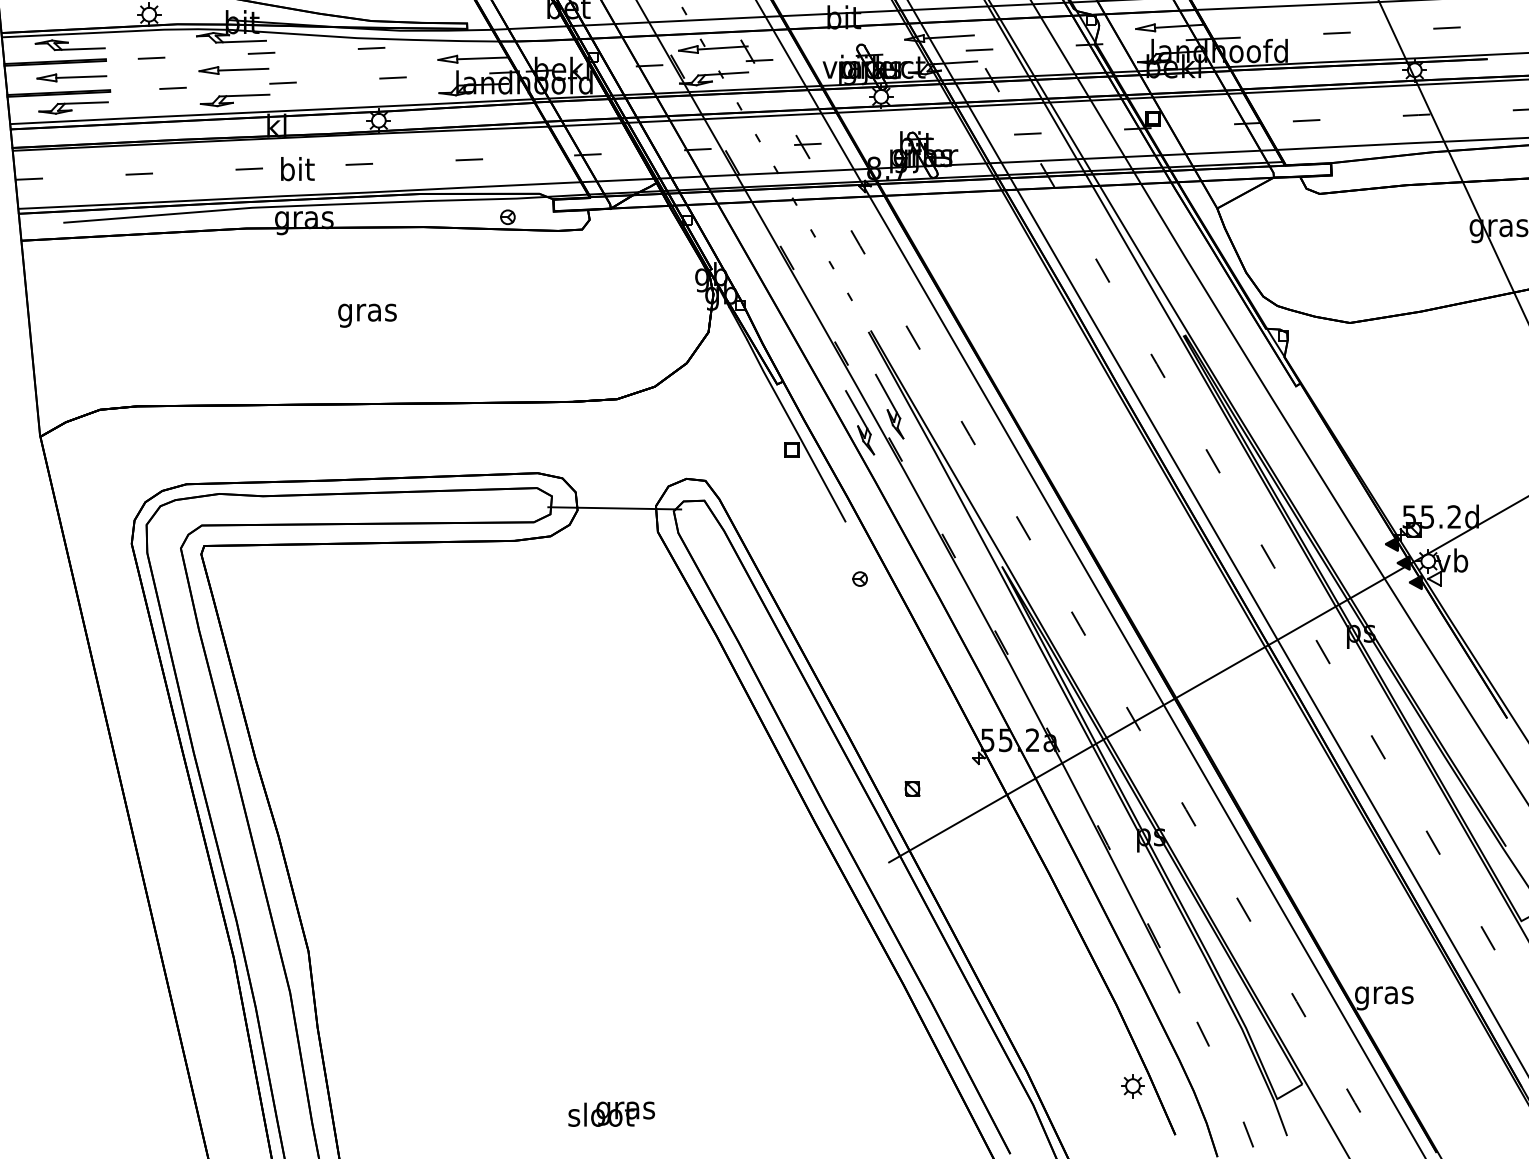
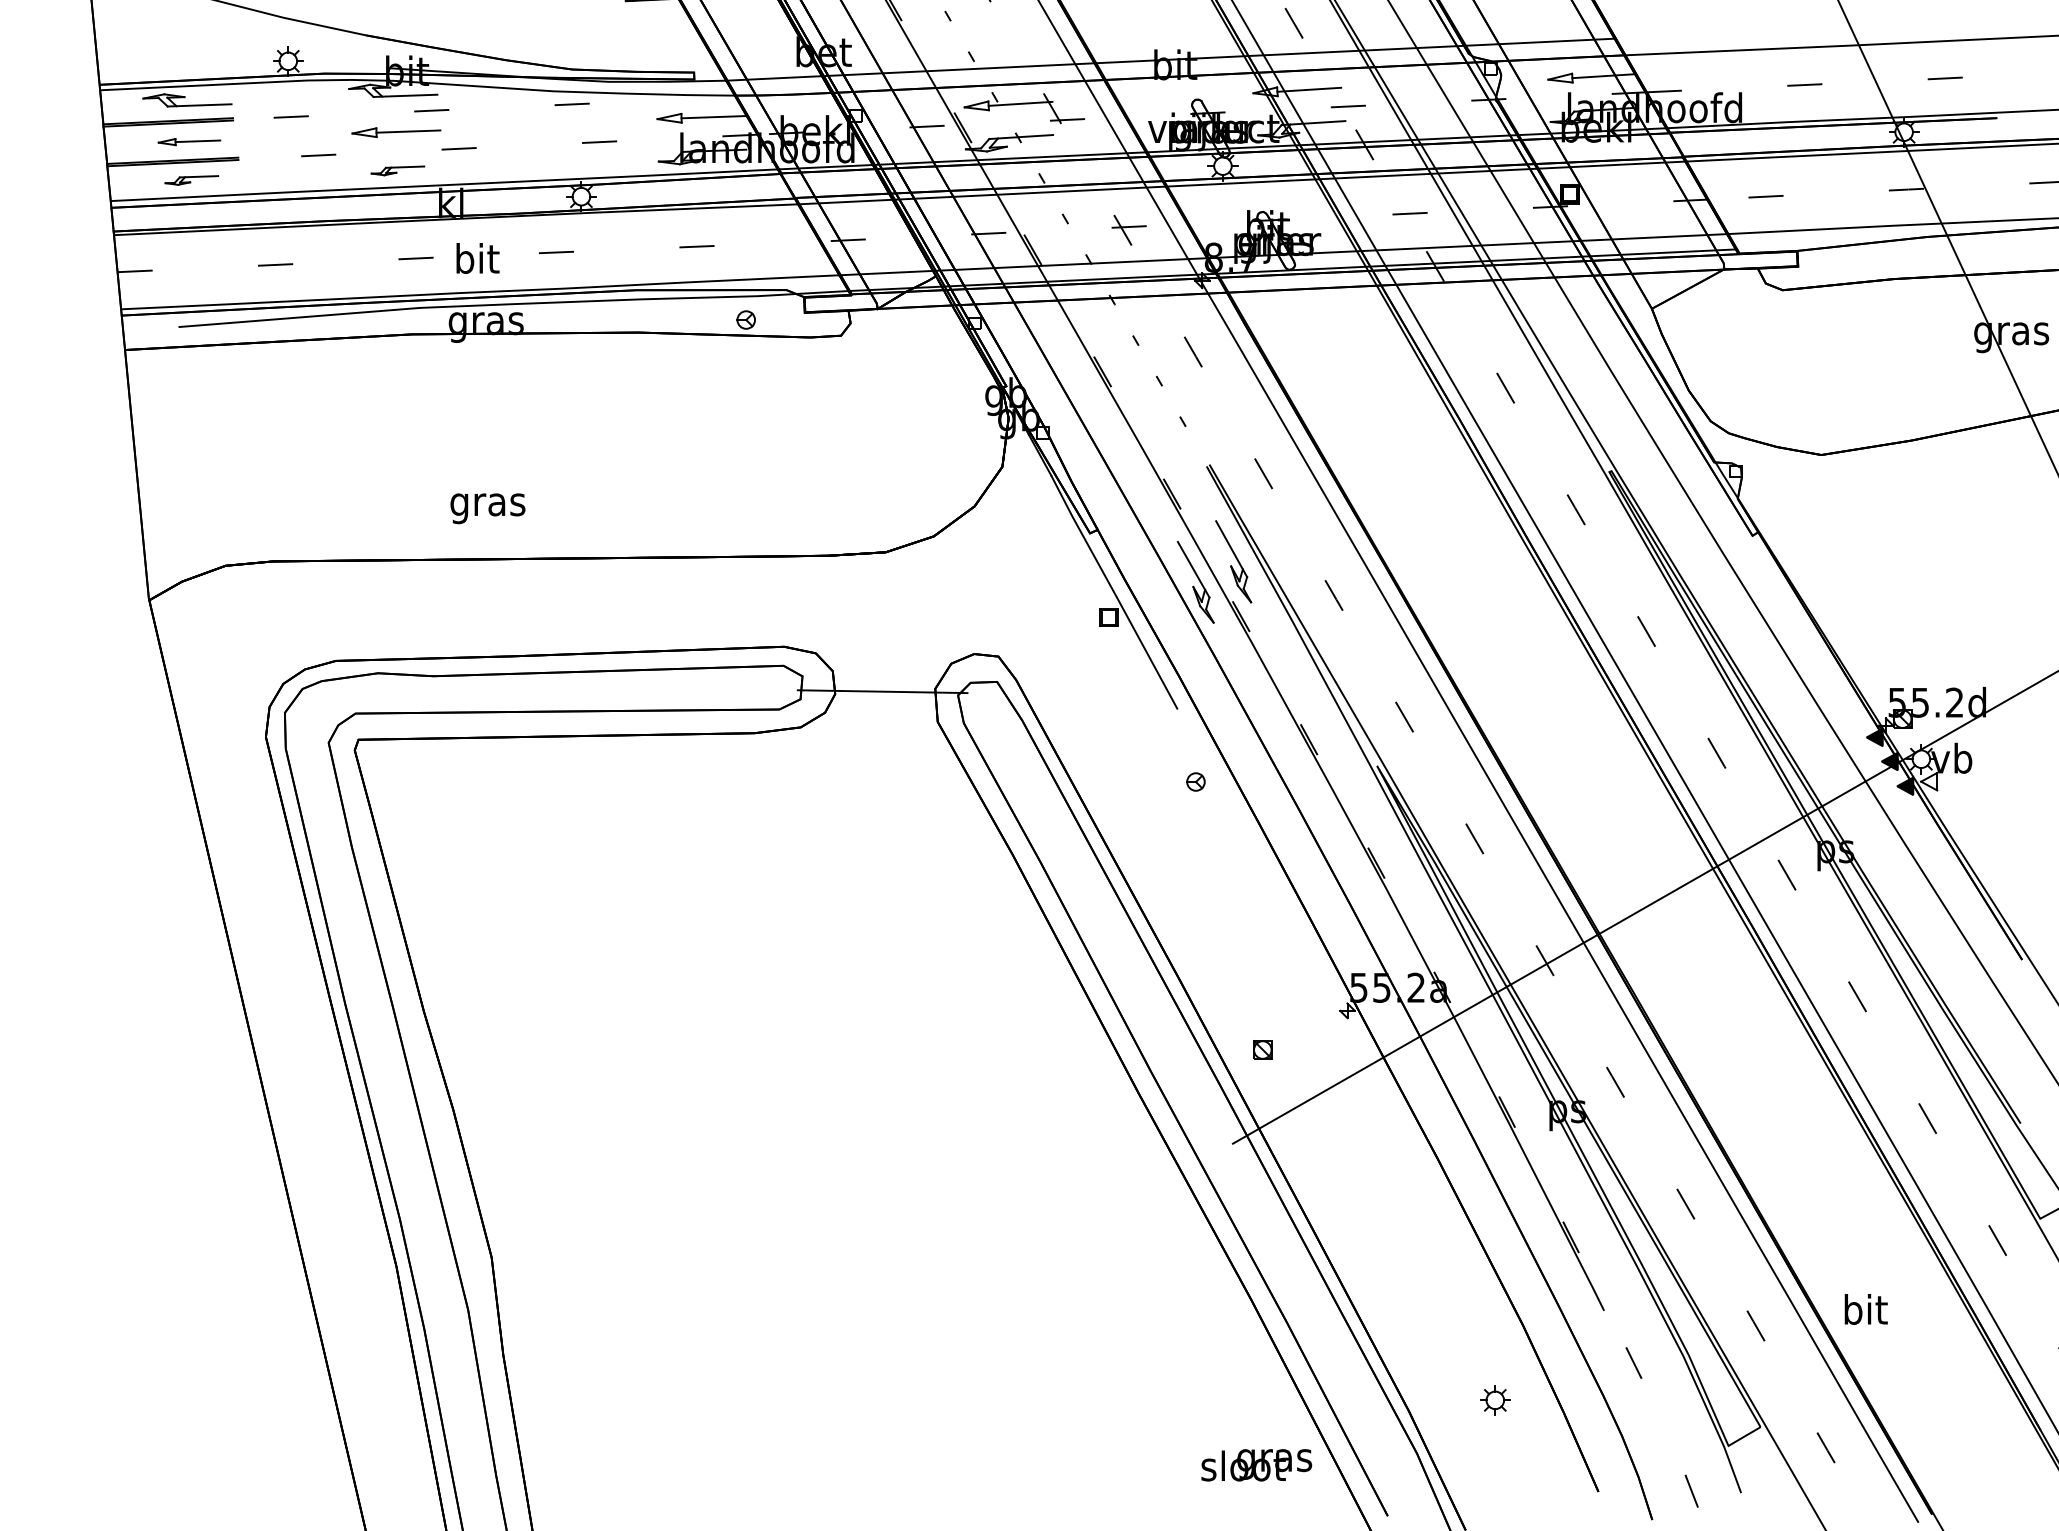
part: (71, 77) -> (189, 141), size x0.7
part: (234, 100) -> (397, 170), size x0.6
part: (73, 107) -> (191, 180), size x0.6
text: (367, 315) -> (487, 508), moved
text: (1383, 995) -> (1864, 1313), gras -> bit
part: (1133, 1086) -> (1495, 1400), moved
text: (611, 1114) -> (1256, 1465), moved

